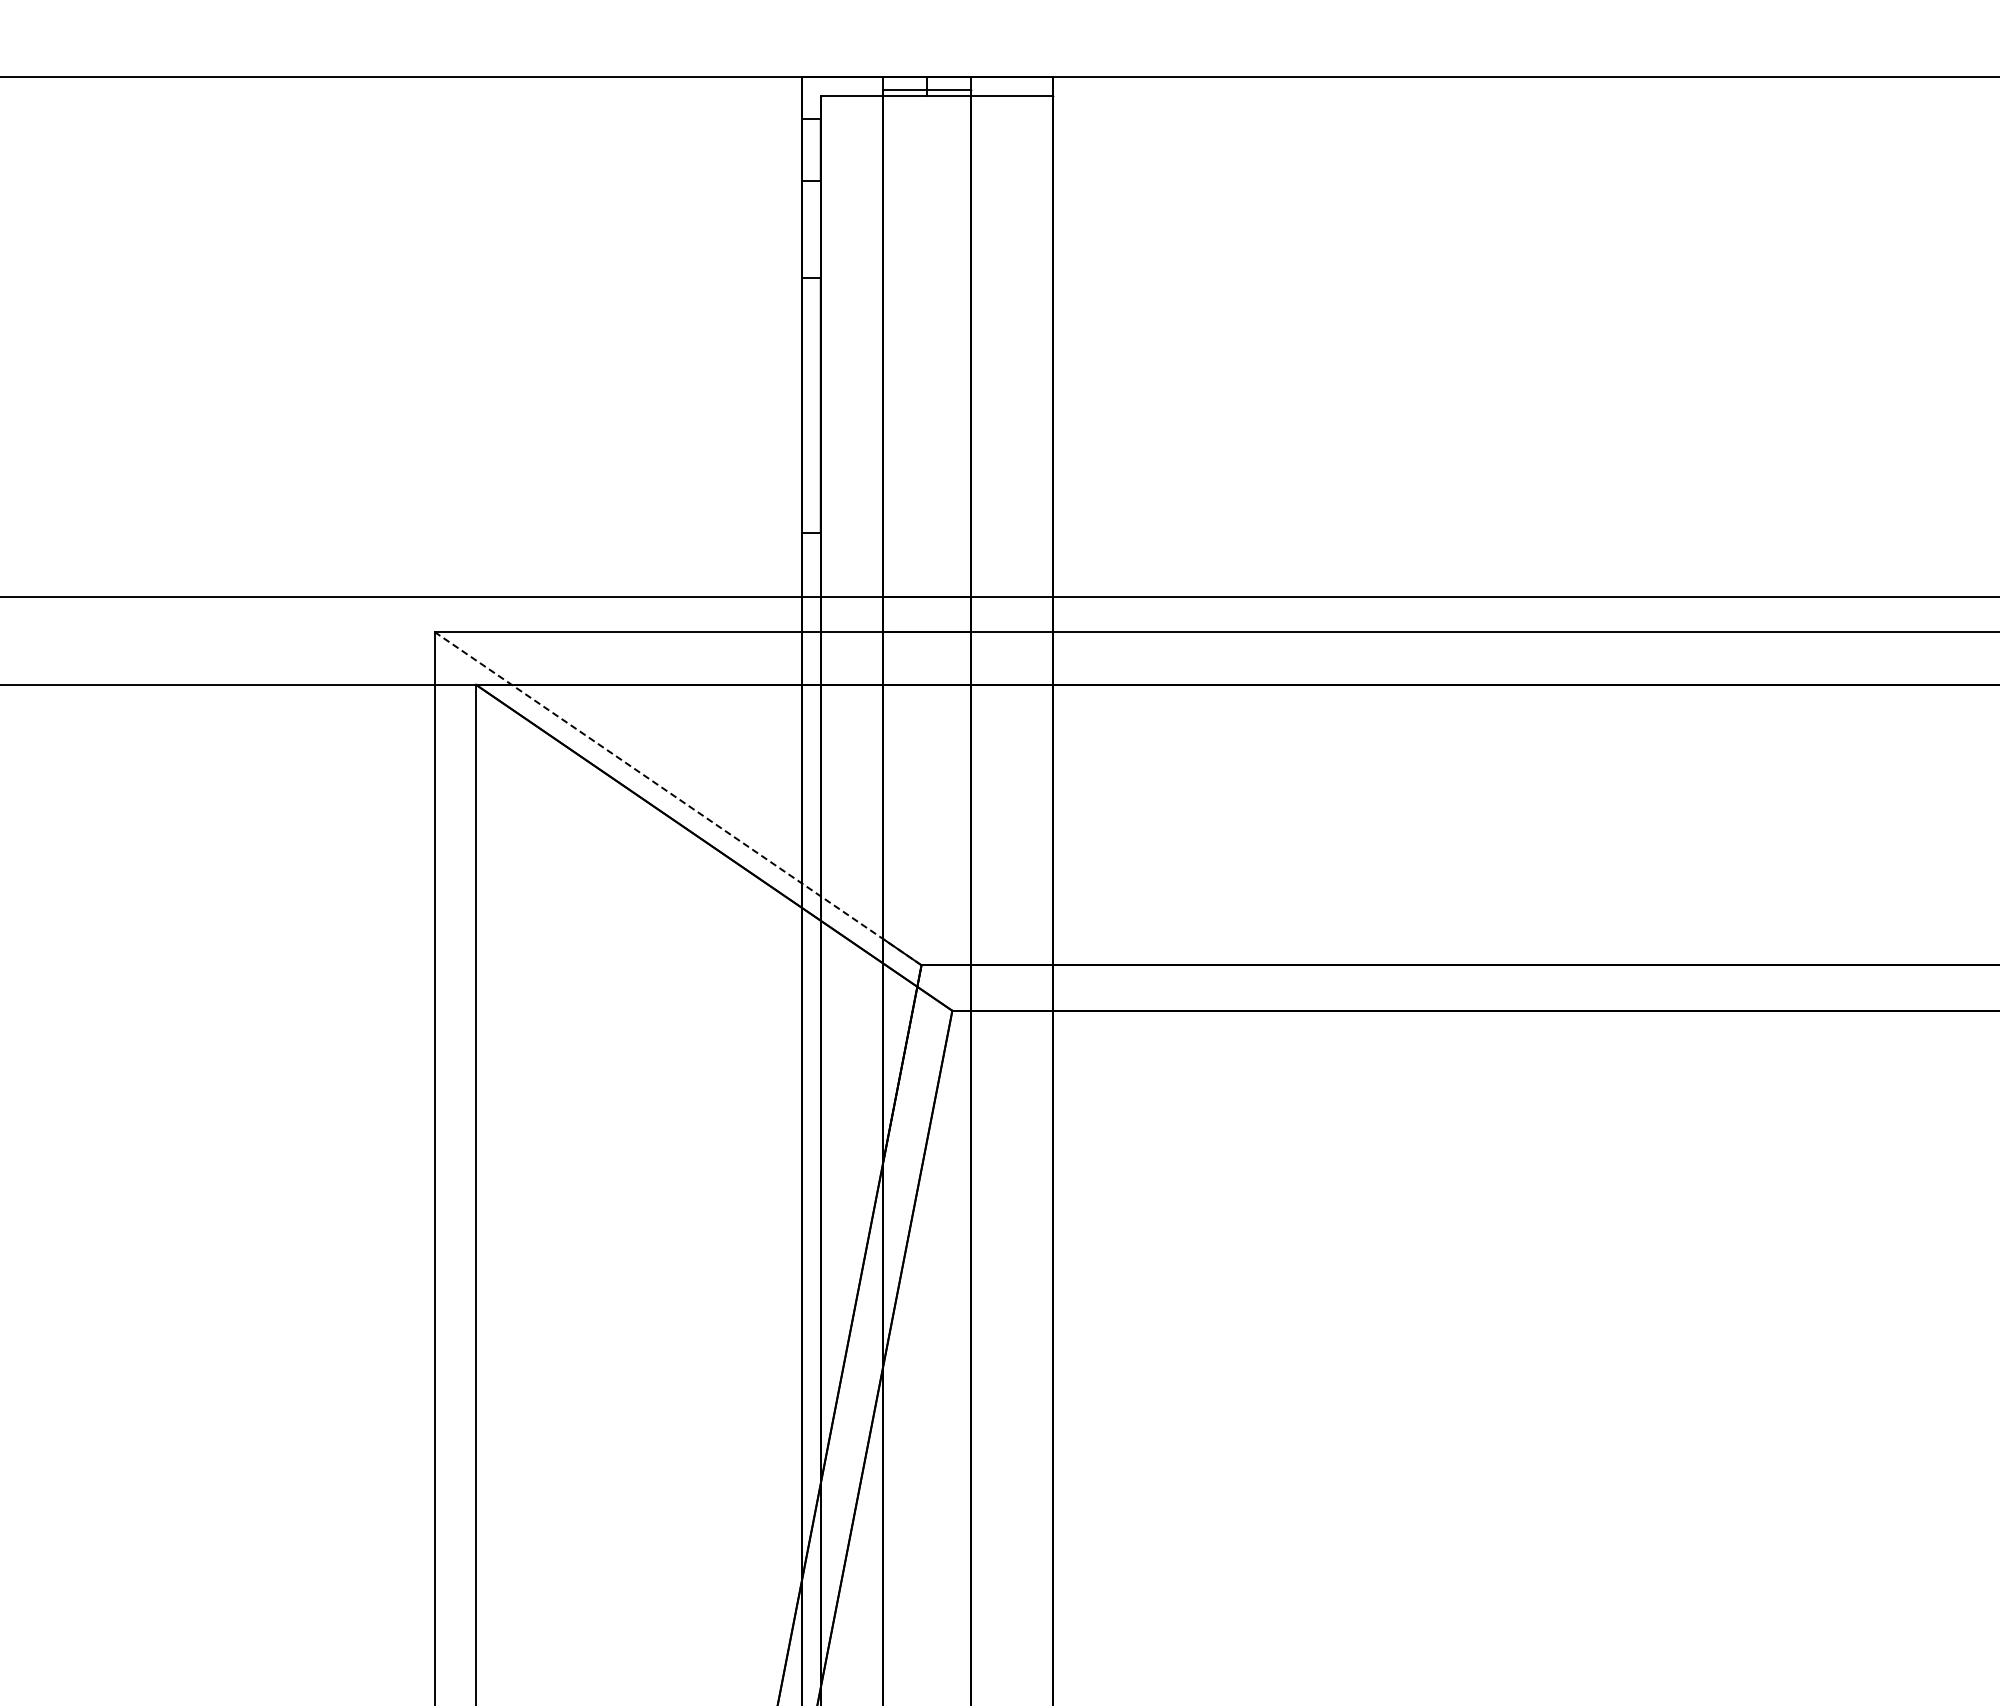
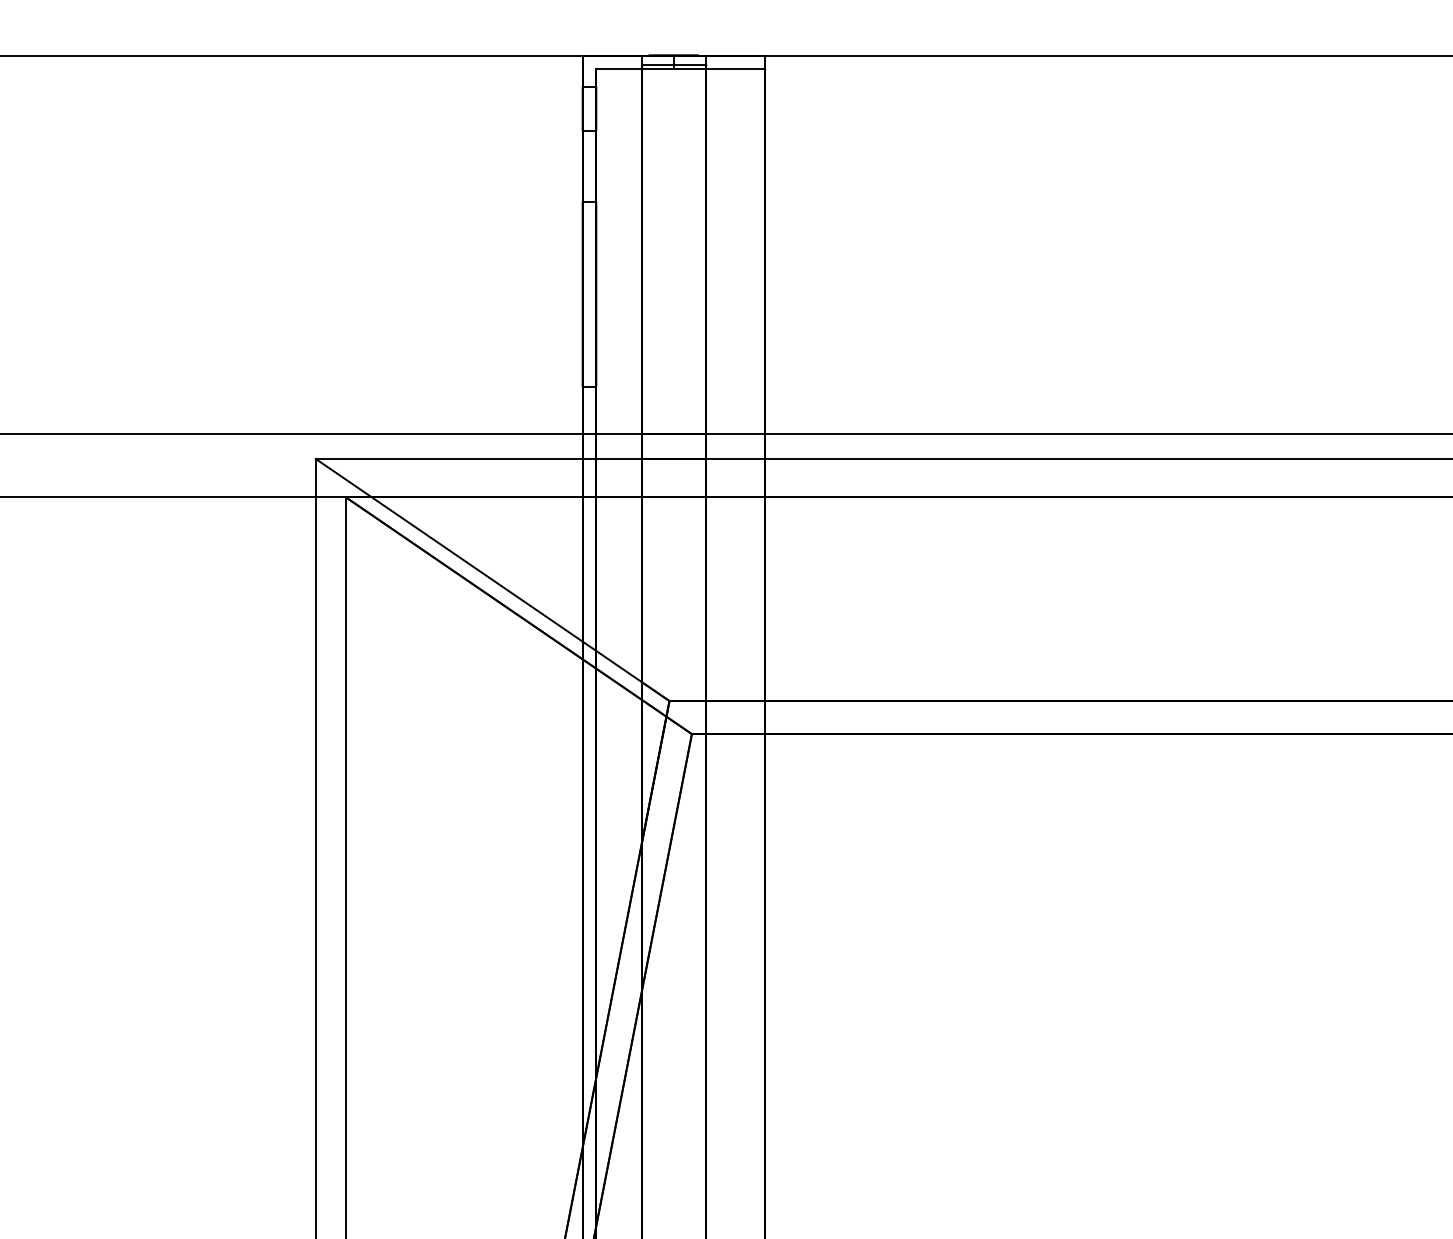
line: (678, 798) -> (492, 579), dashed -> solid

